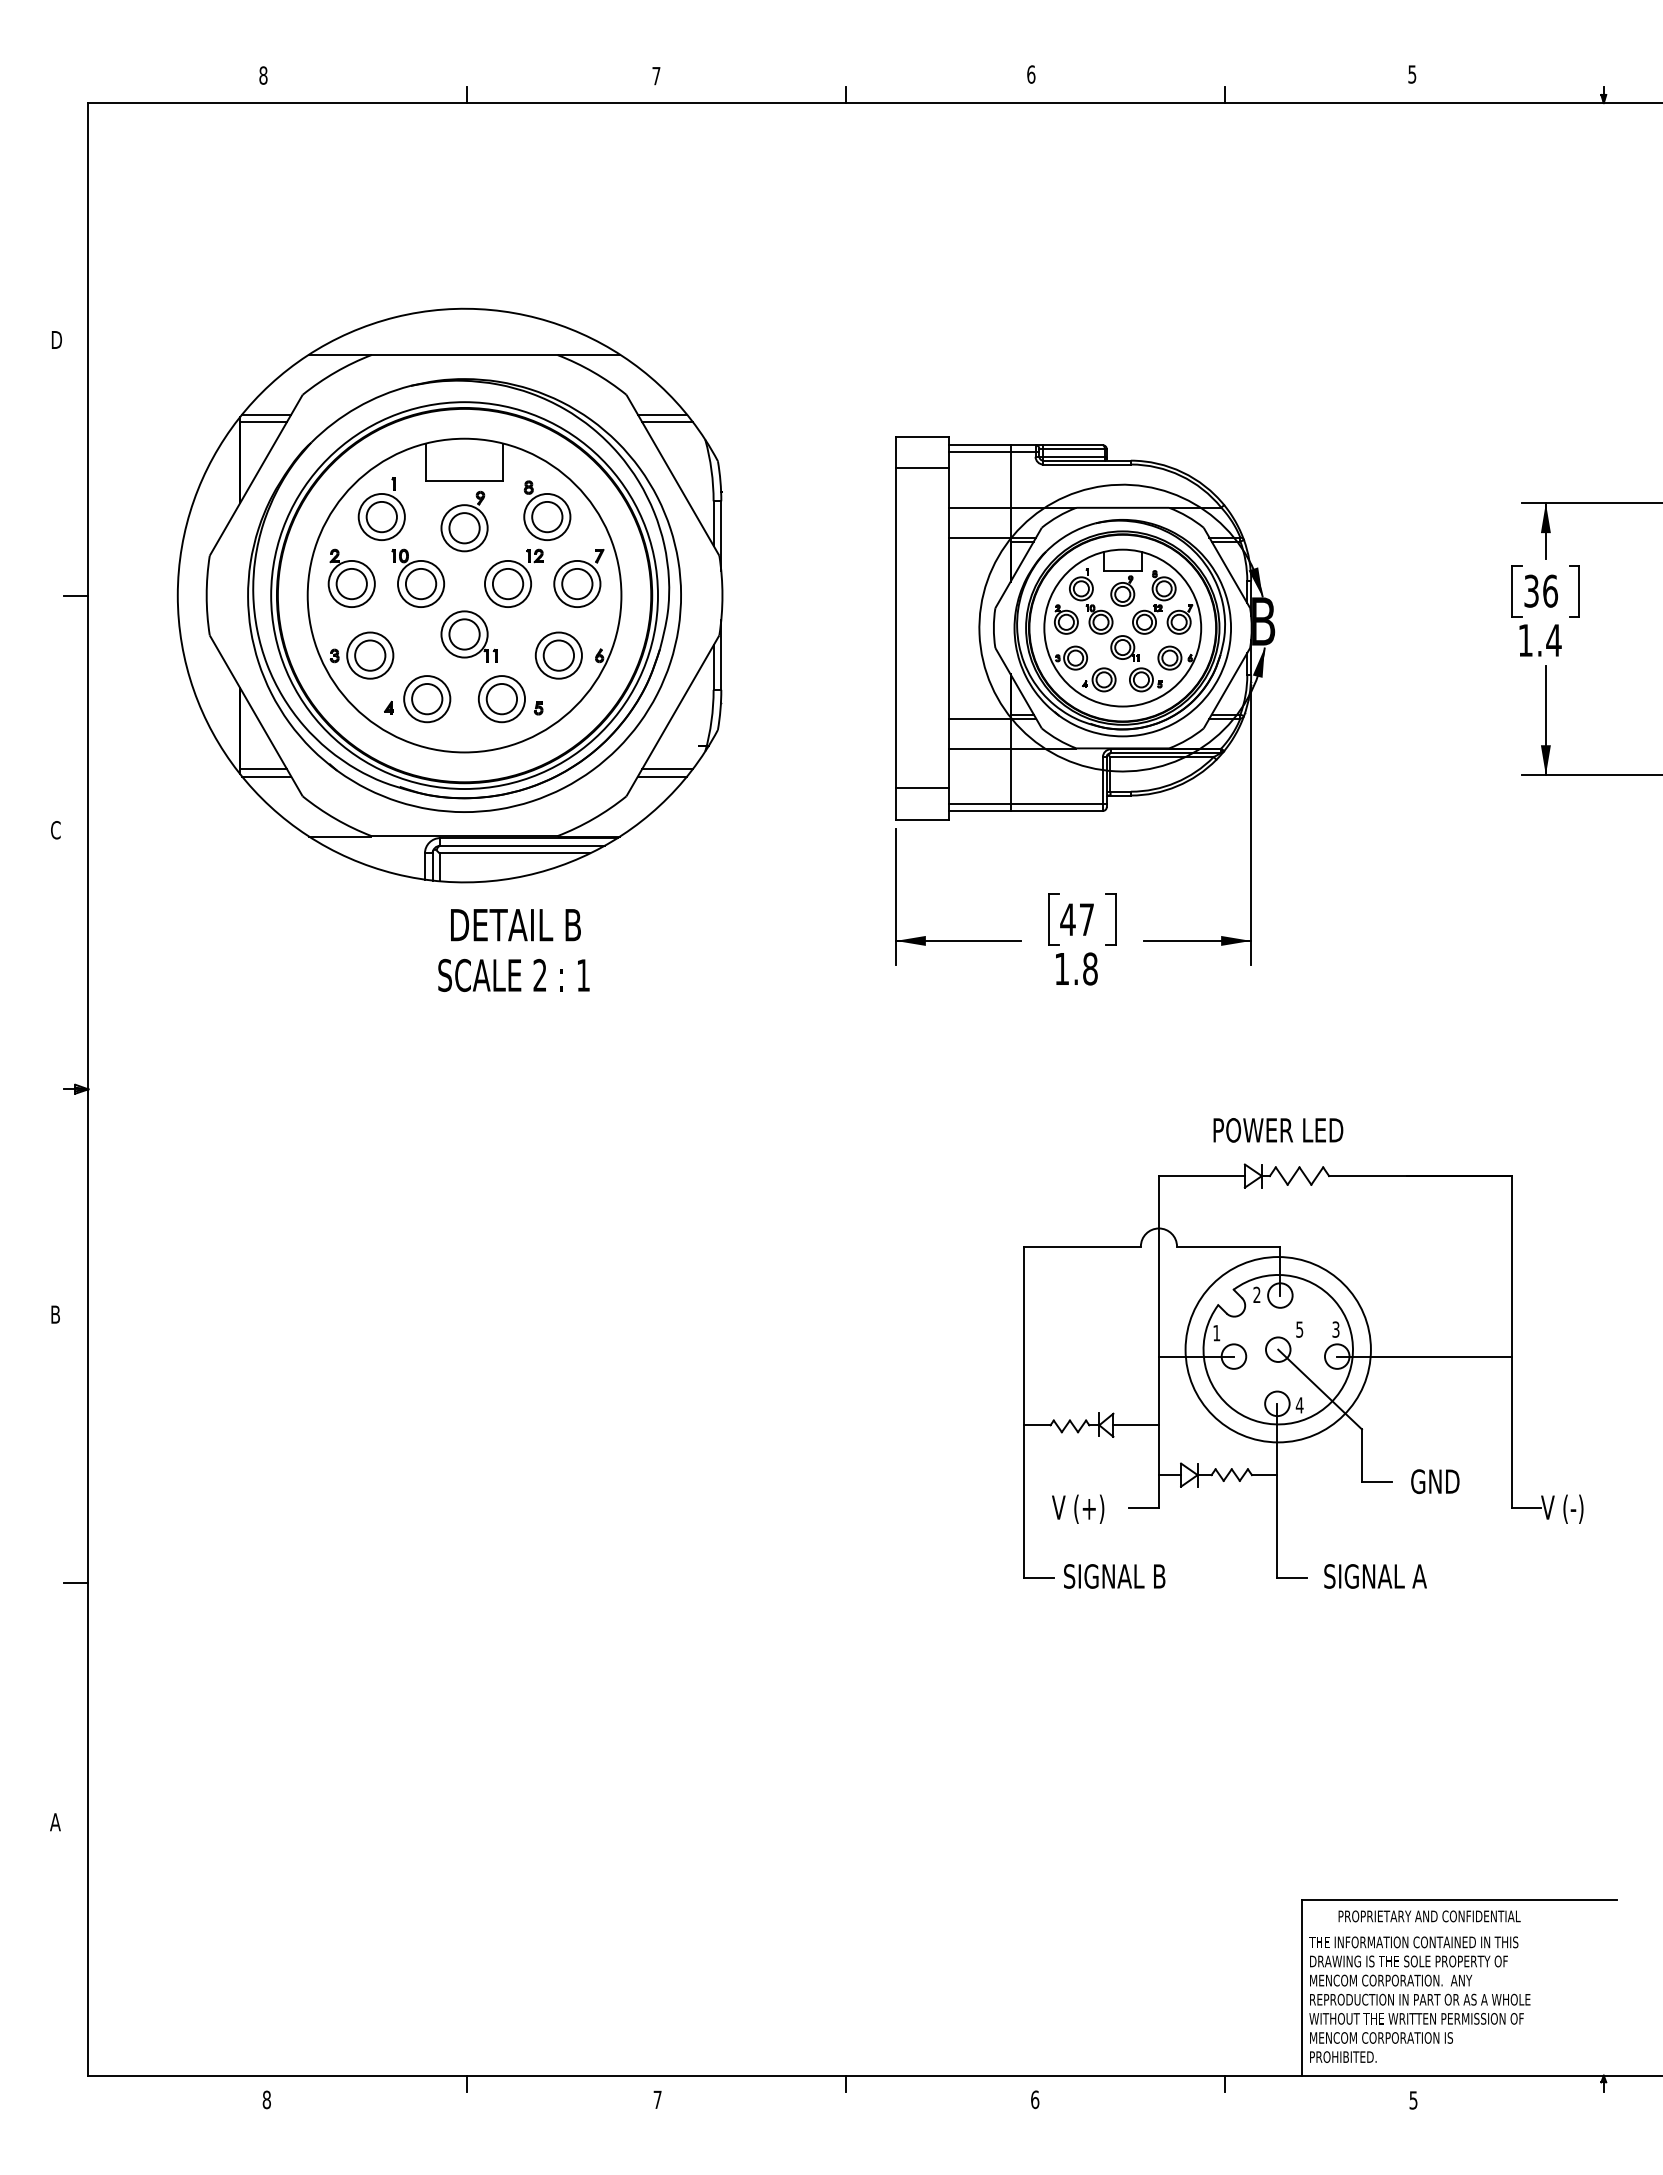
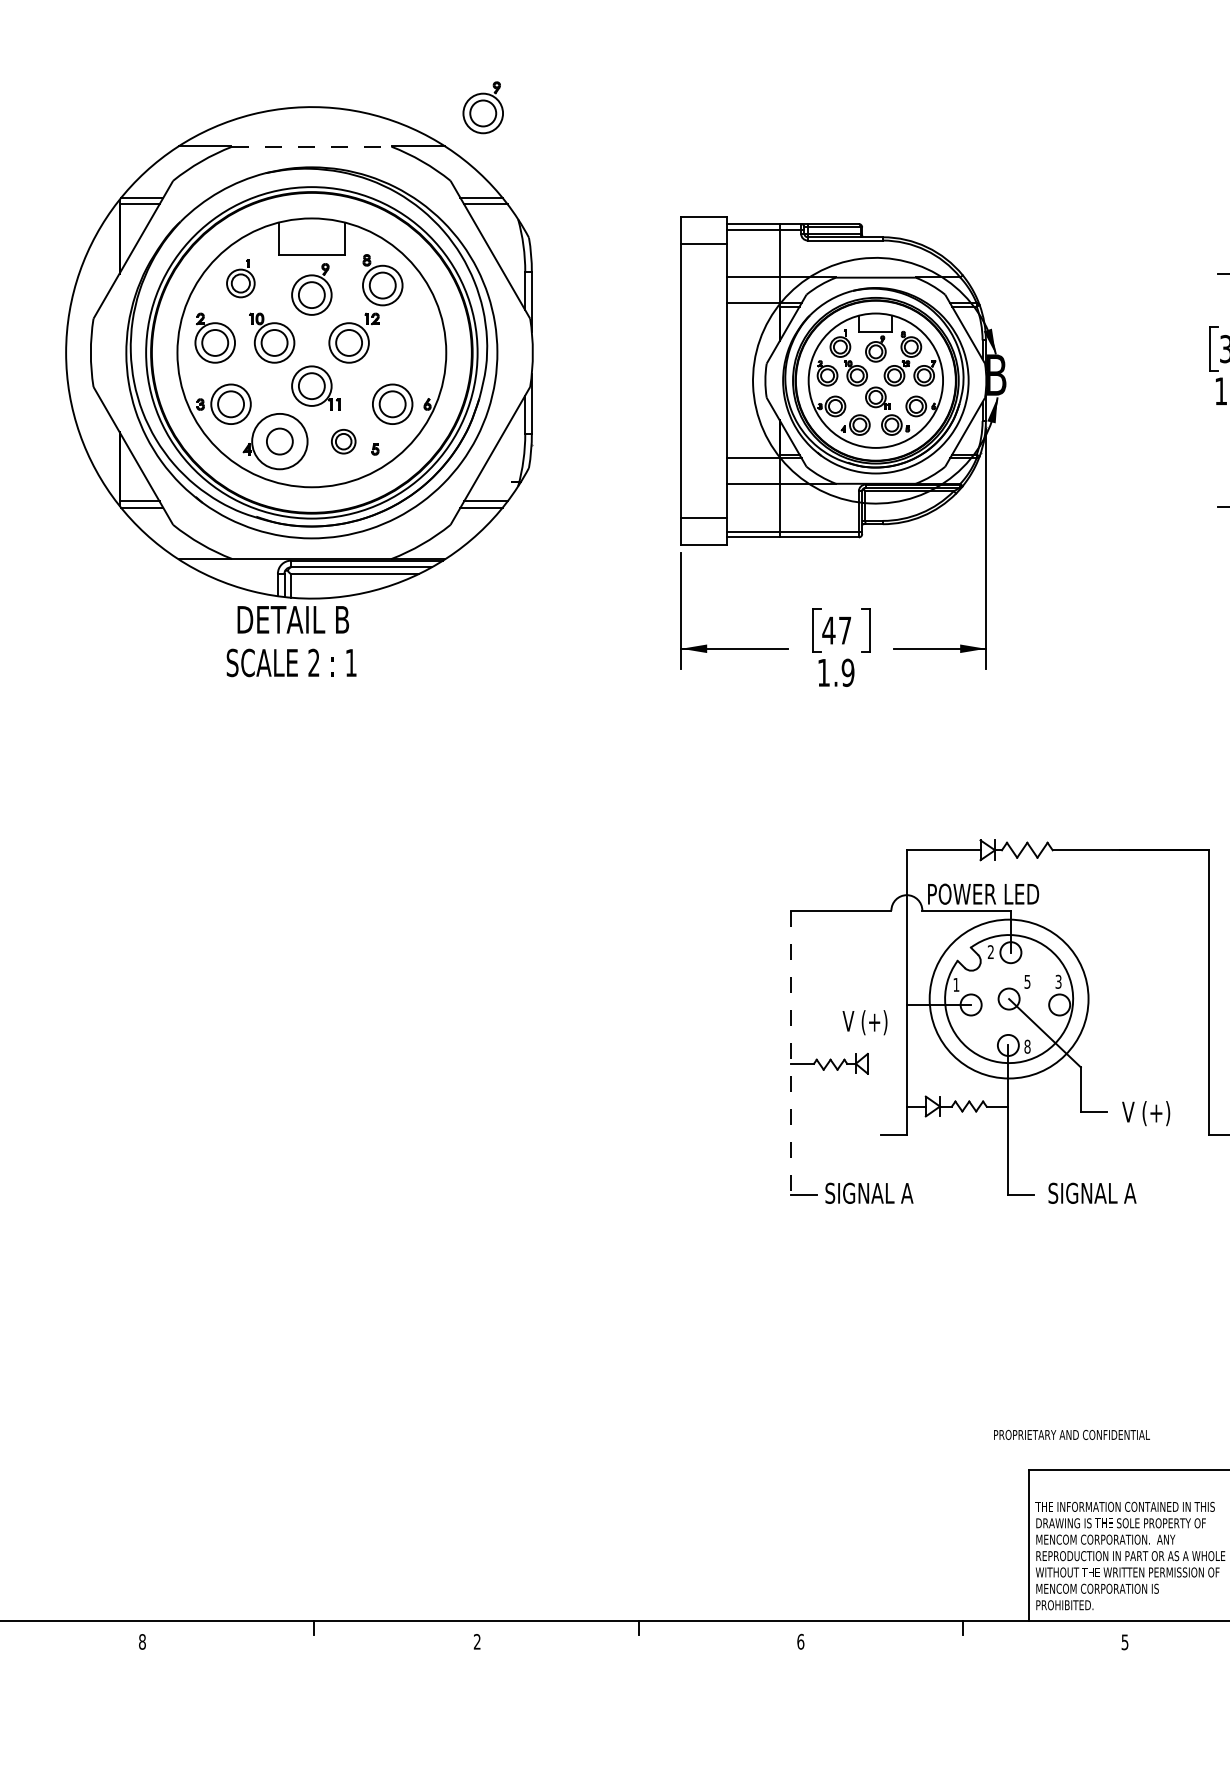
part: (664, 309) -> (483, 107), added
line: (464, 355) -> (311, 147), solid -> dashed
part: (381, 508) -> (240, 278), size x0.7
part: (578, 578) -> (409, 338), removed
circle: (427, 699) -> (280, 441), size x1.4
part: (501, 699) -> (343, 441), size x0.6
text: (513, 950) -> (291, 641), moved
text: (1090, 968) -> (848, 672), 1.8 -> 1.9
text: (1278, 1130) -> (983, 894), moved
line: (1424, 1356) -> (1134, 1004), removed
text: (1299, 1405) -> (1027, 1046), 4 -> 8
line: (1023, 1412) -> (790, 1052), solid -> dashed
line: (1135, 1425) -> (886, 1064), removed
text: (1438, 1482) -> (1146, 1112), GND -> V (+)
text: (1078, 1508) -> (865, 1022), moved
text: (1159, 1576) -> (907, 1193), SIGNAL B -> SIGNAL A
text: (1429, 1916) -> (1071, 1435), moved
text: (657, 2099) -> (477, 1641), 7 -> 2

